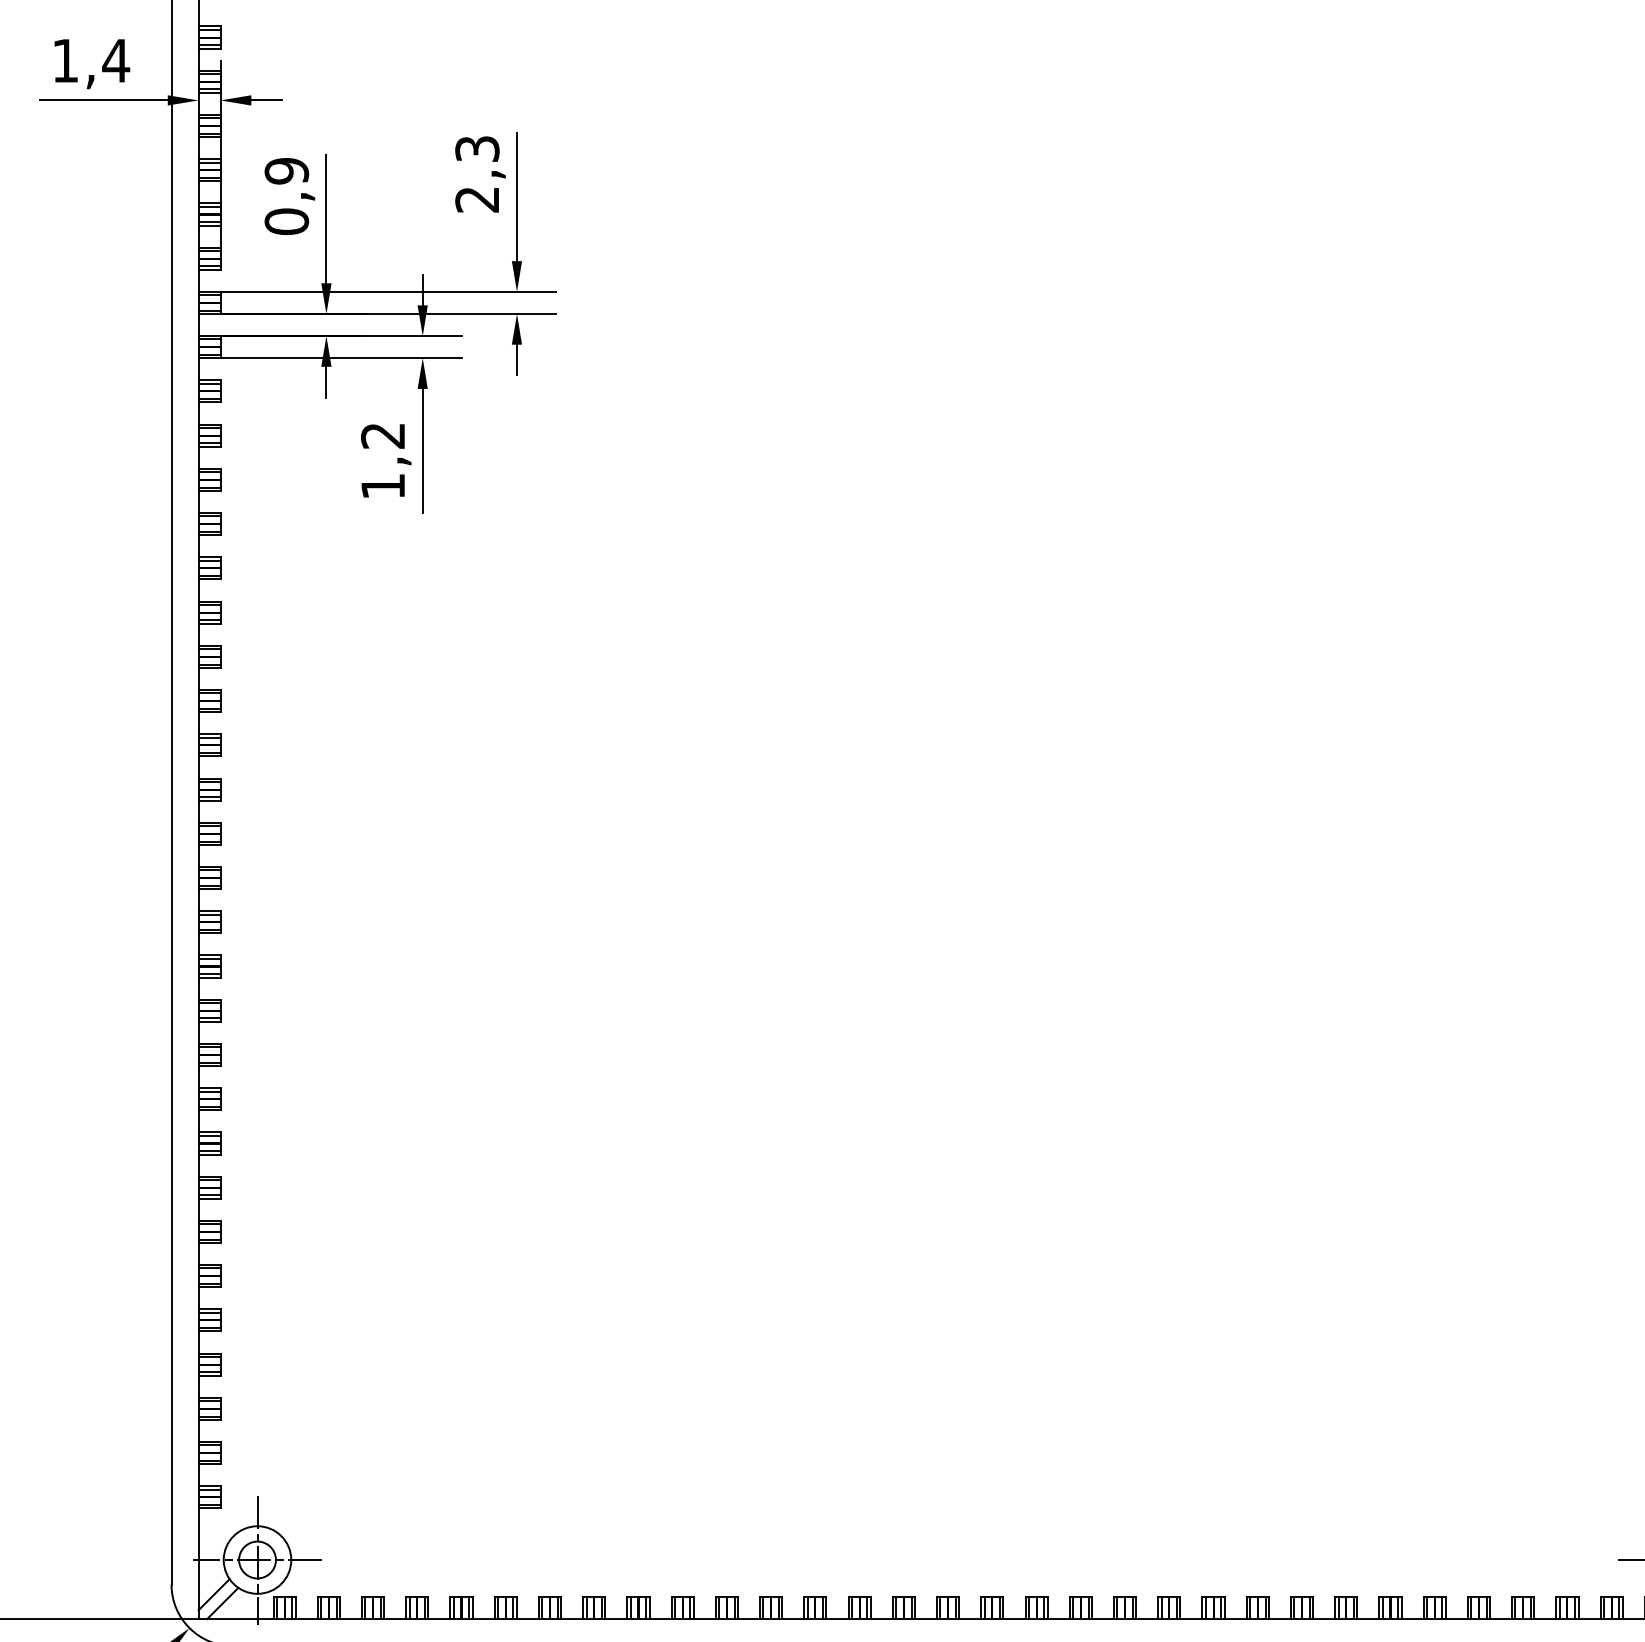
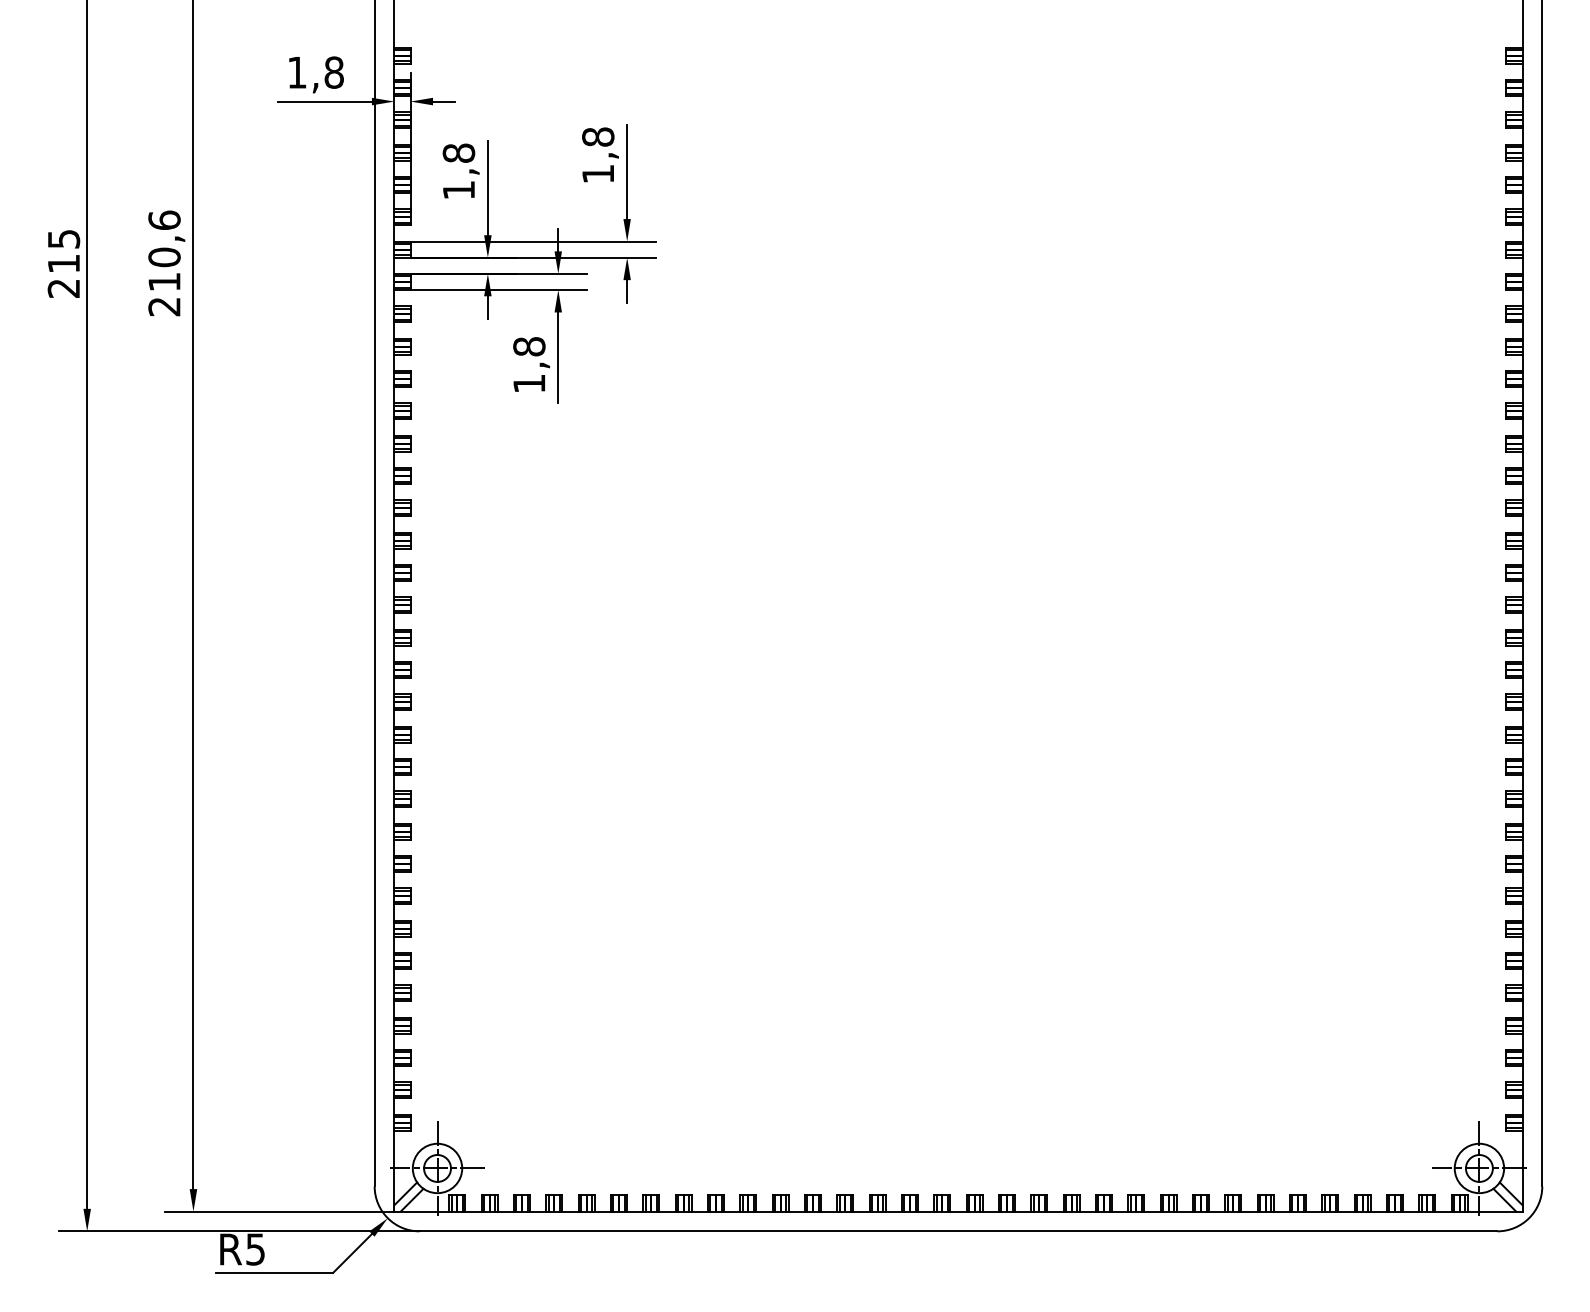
text: (115, 60) -> (333, 72), 1,4 -> 1,8
text: (477, 174) -> (598, 155), 2,3 -> 1,8
text: (286, 196) -> (458, 171), 0,9 -> 1,8
text: (383, 435) -> (529, 346), 1,2 -> 1,8

